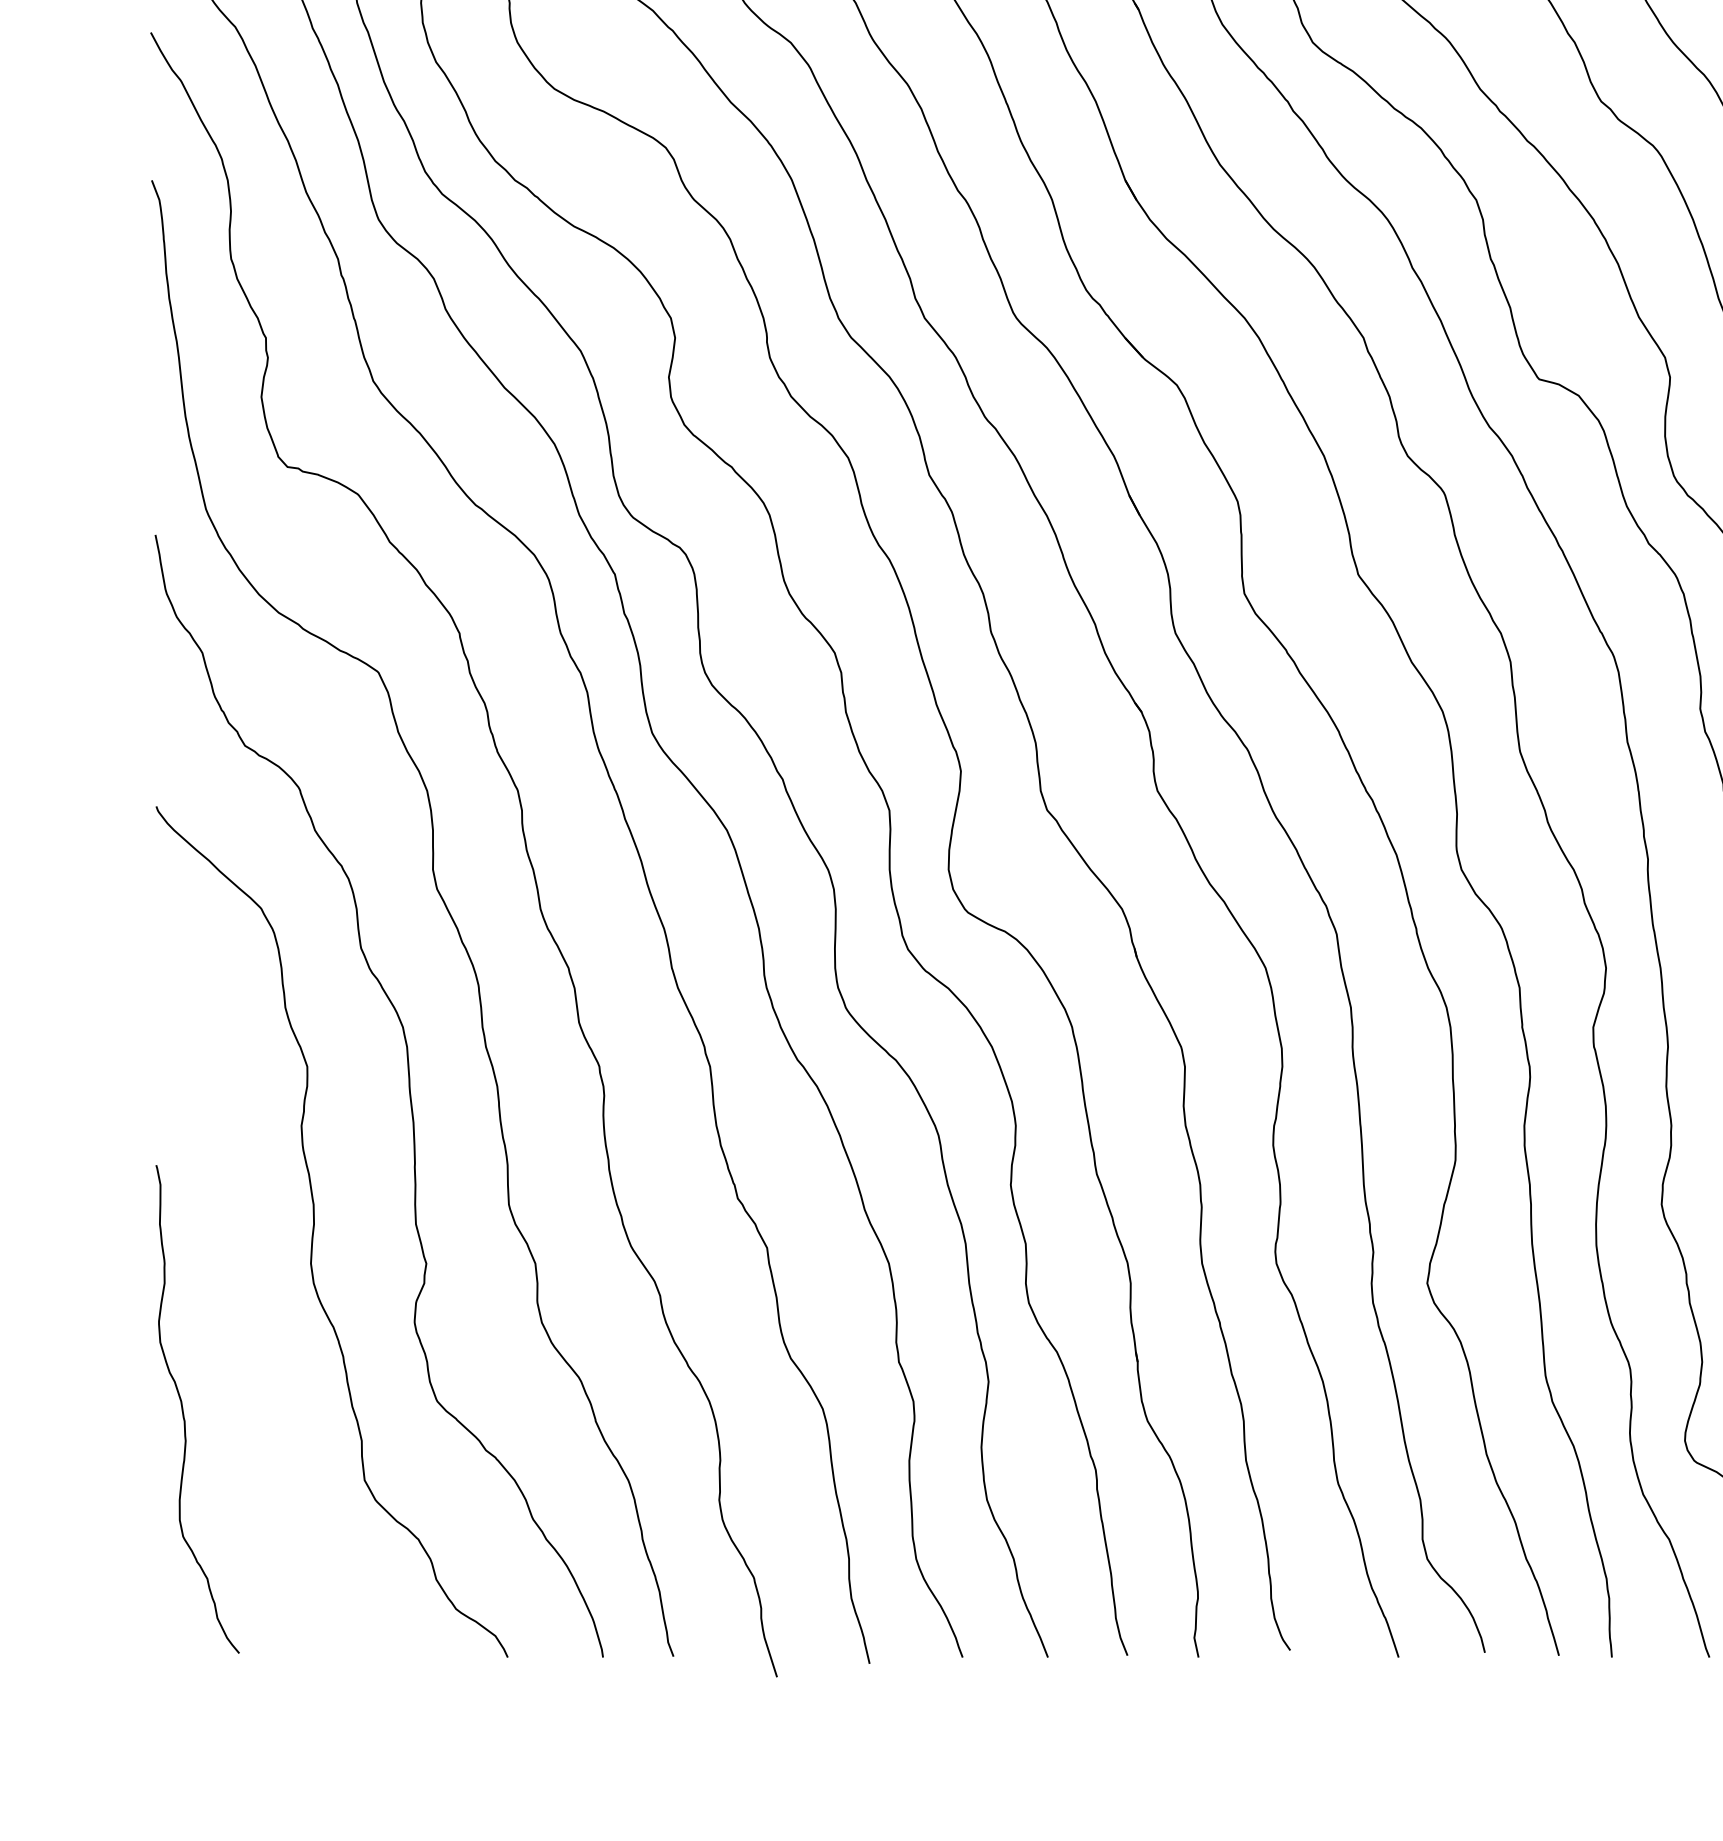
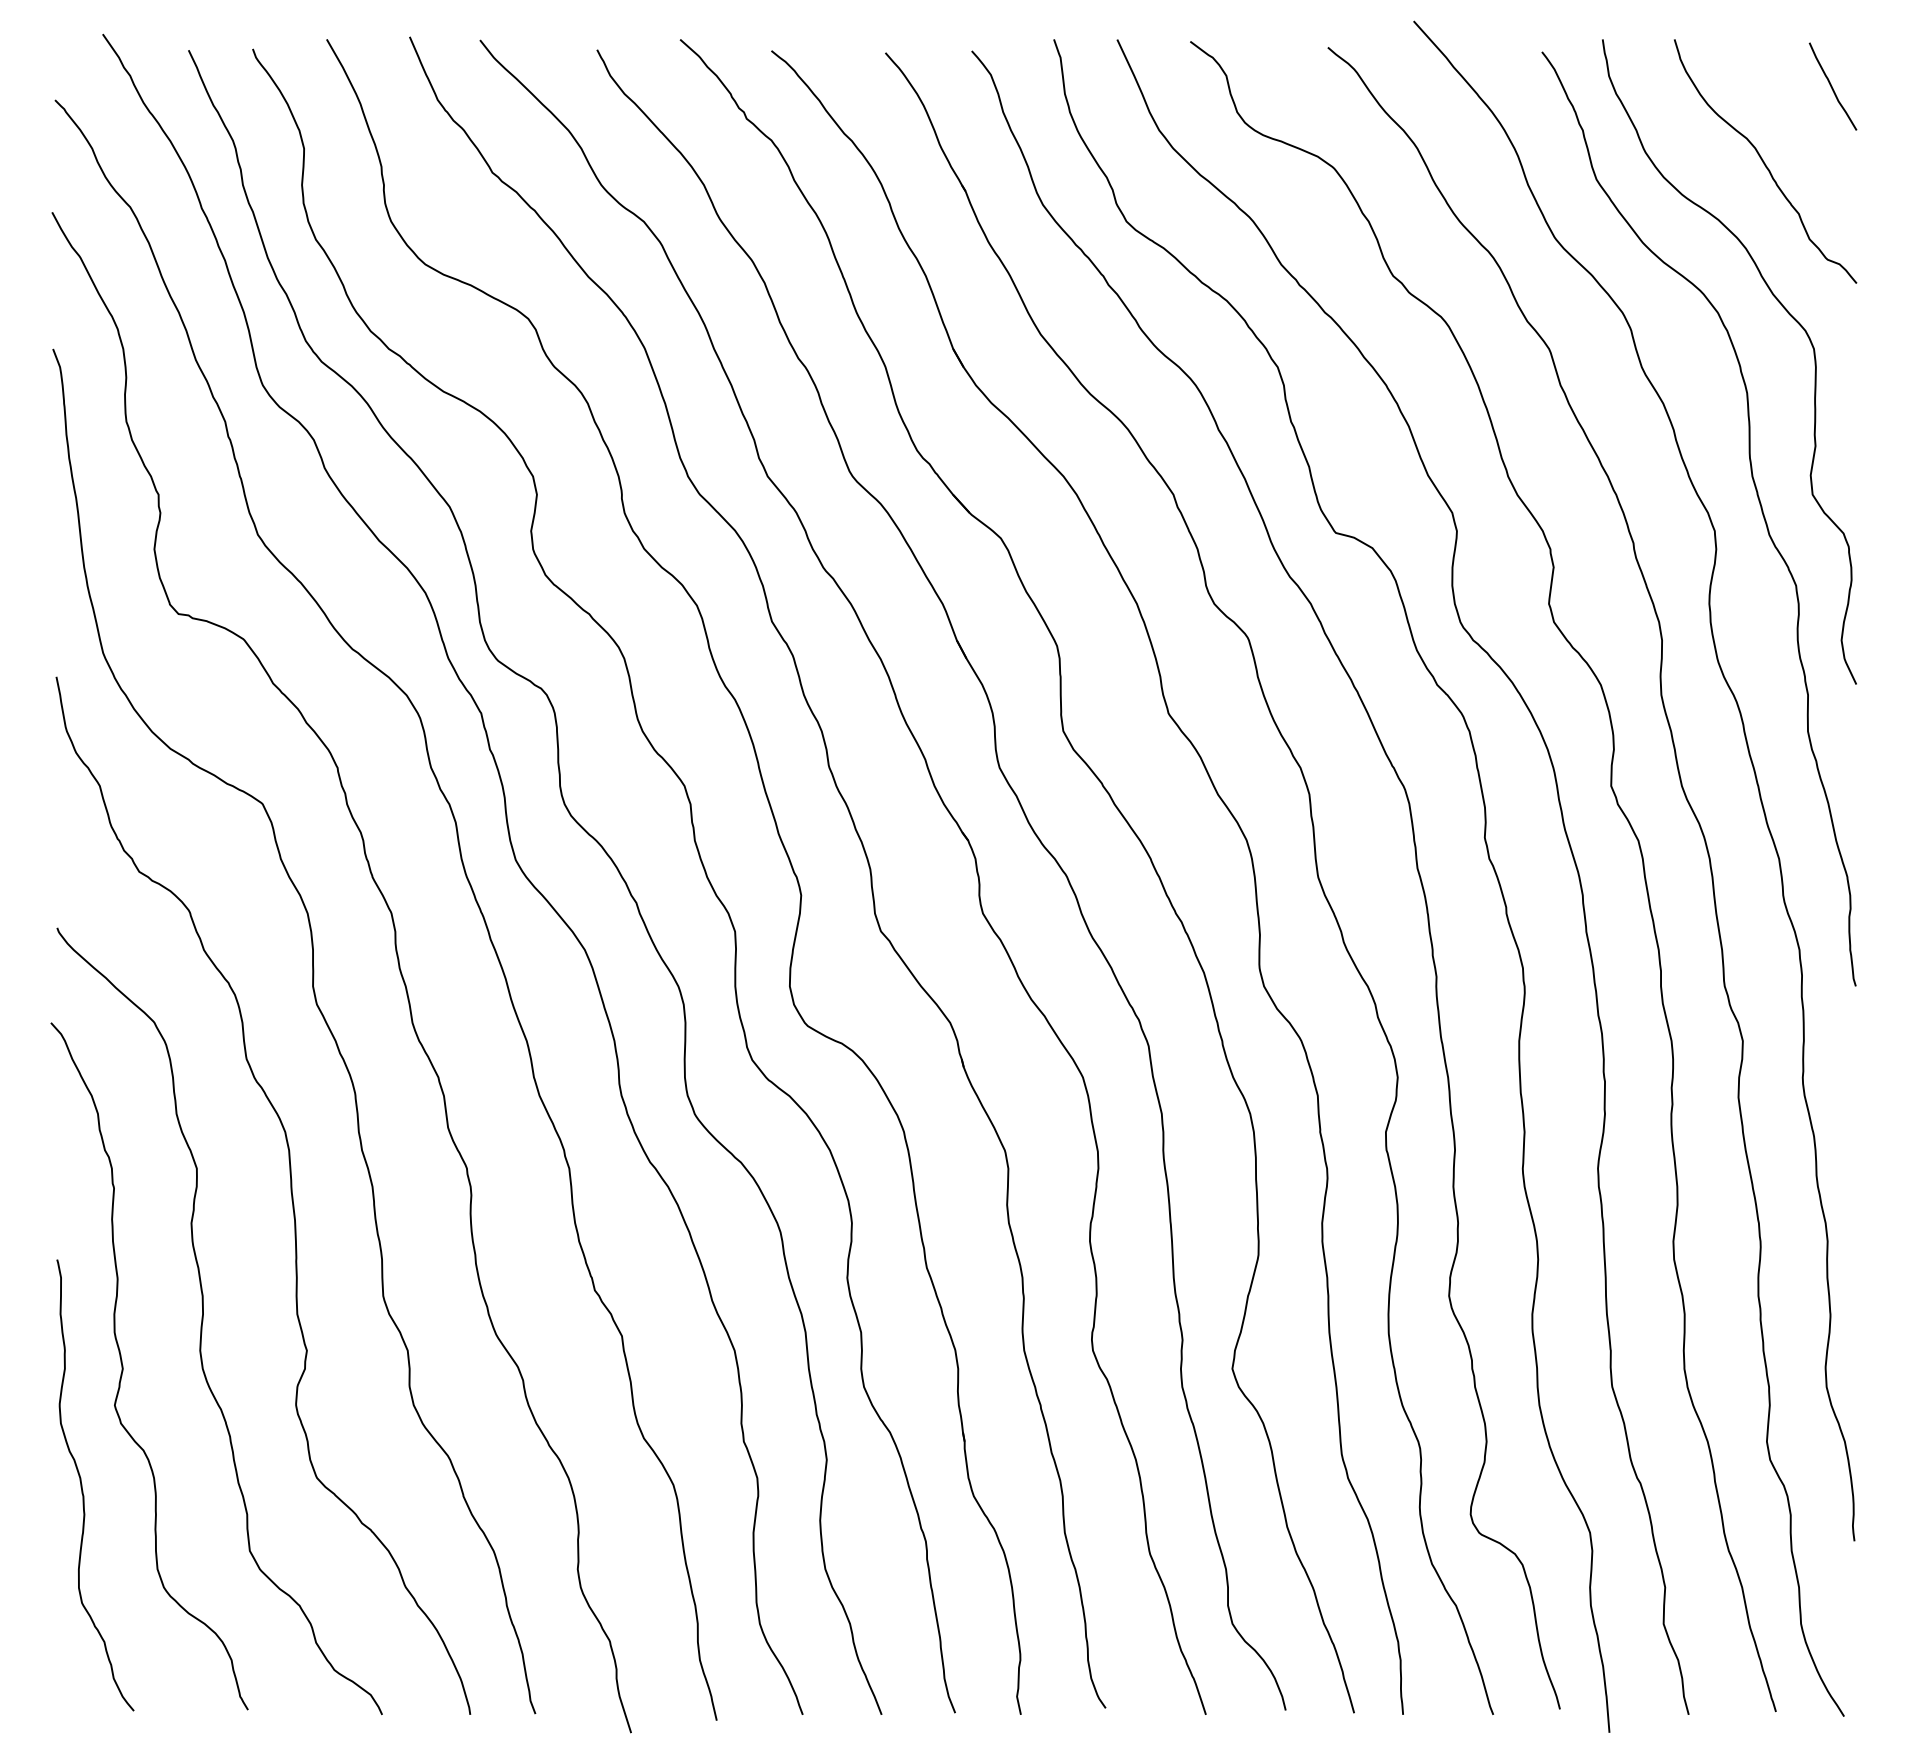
curve: (228, 1280) -> (123, 1366), added

